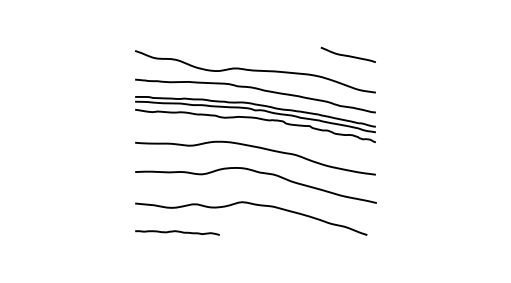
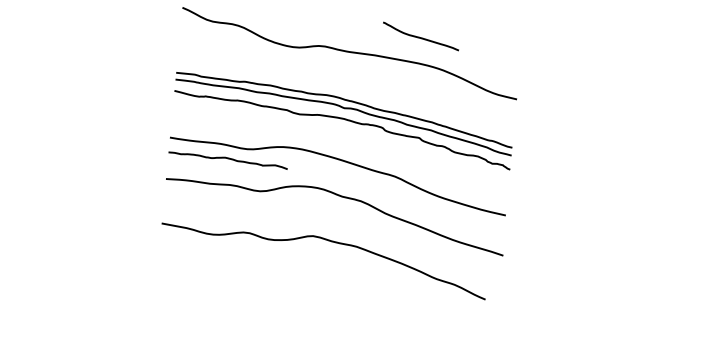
curve: (346, 54) -> (418, 35), moved
curve: (255, 89) -> (347, 78), removed
line: (177, 232) -> (228, 159), moved

